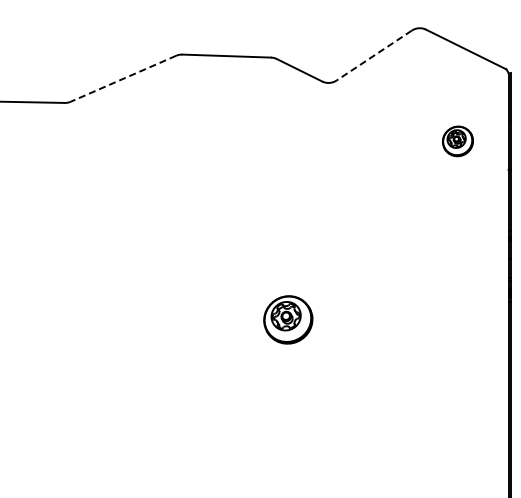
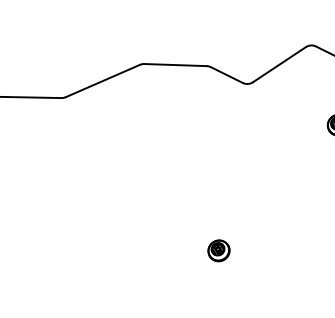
line: (374, 55) -> (279, 64), dashed -> solid
line: (123, 78) -> (102, 80), dashed -> solid
part: (288, 319) -> (219, 250), size x0.62

